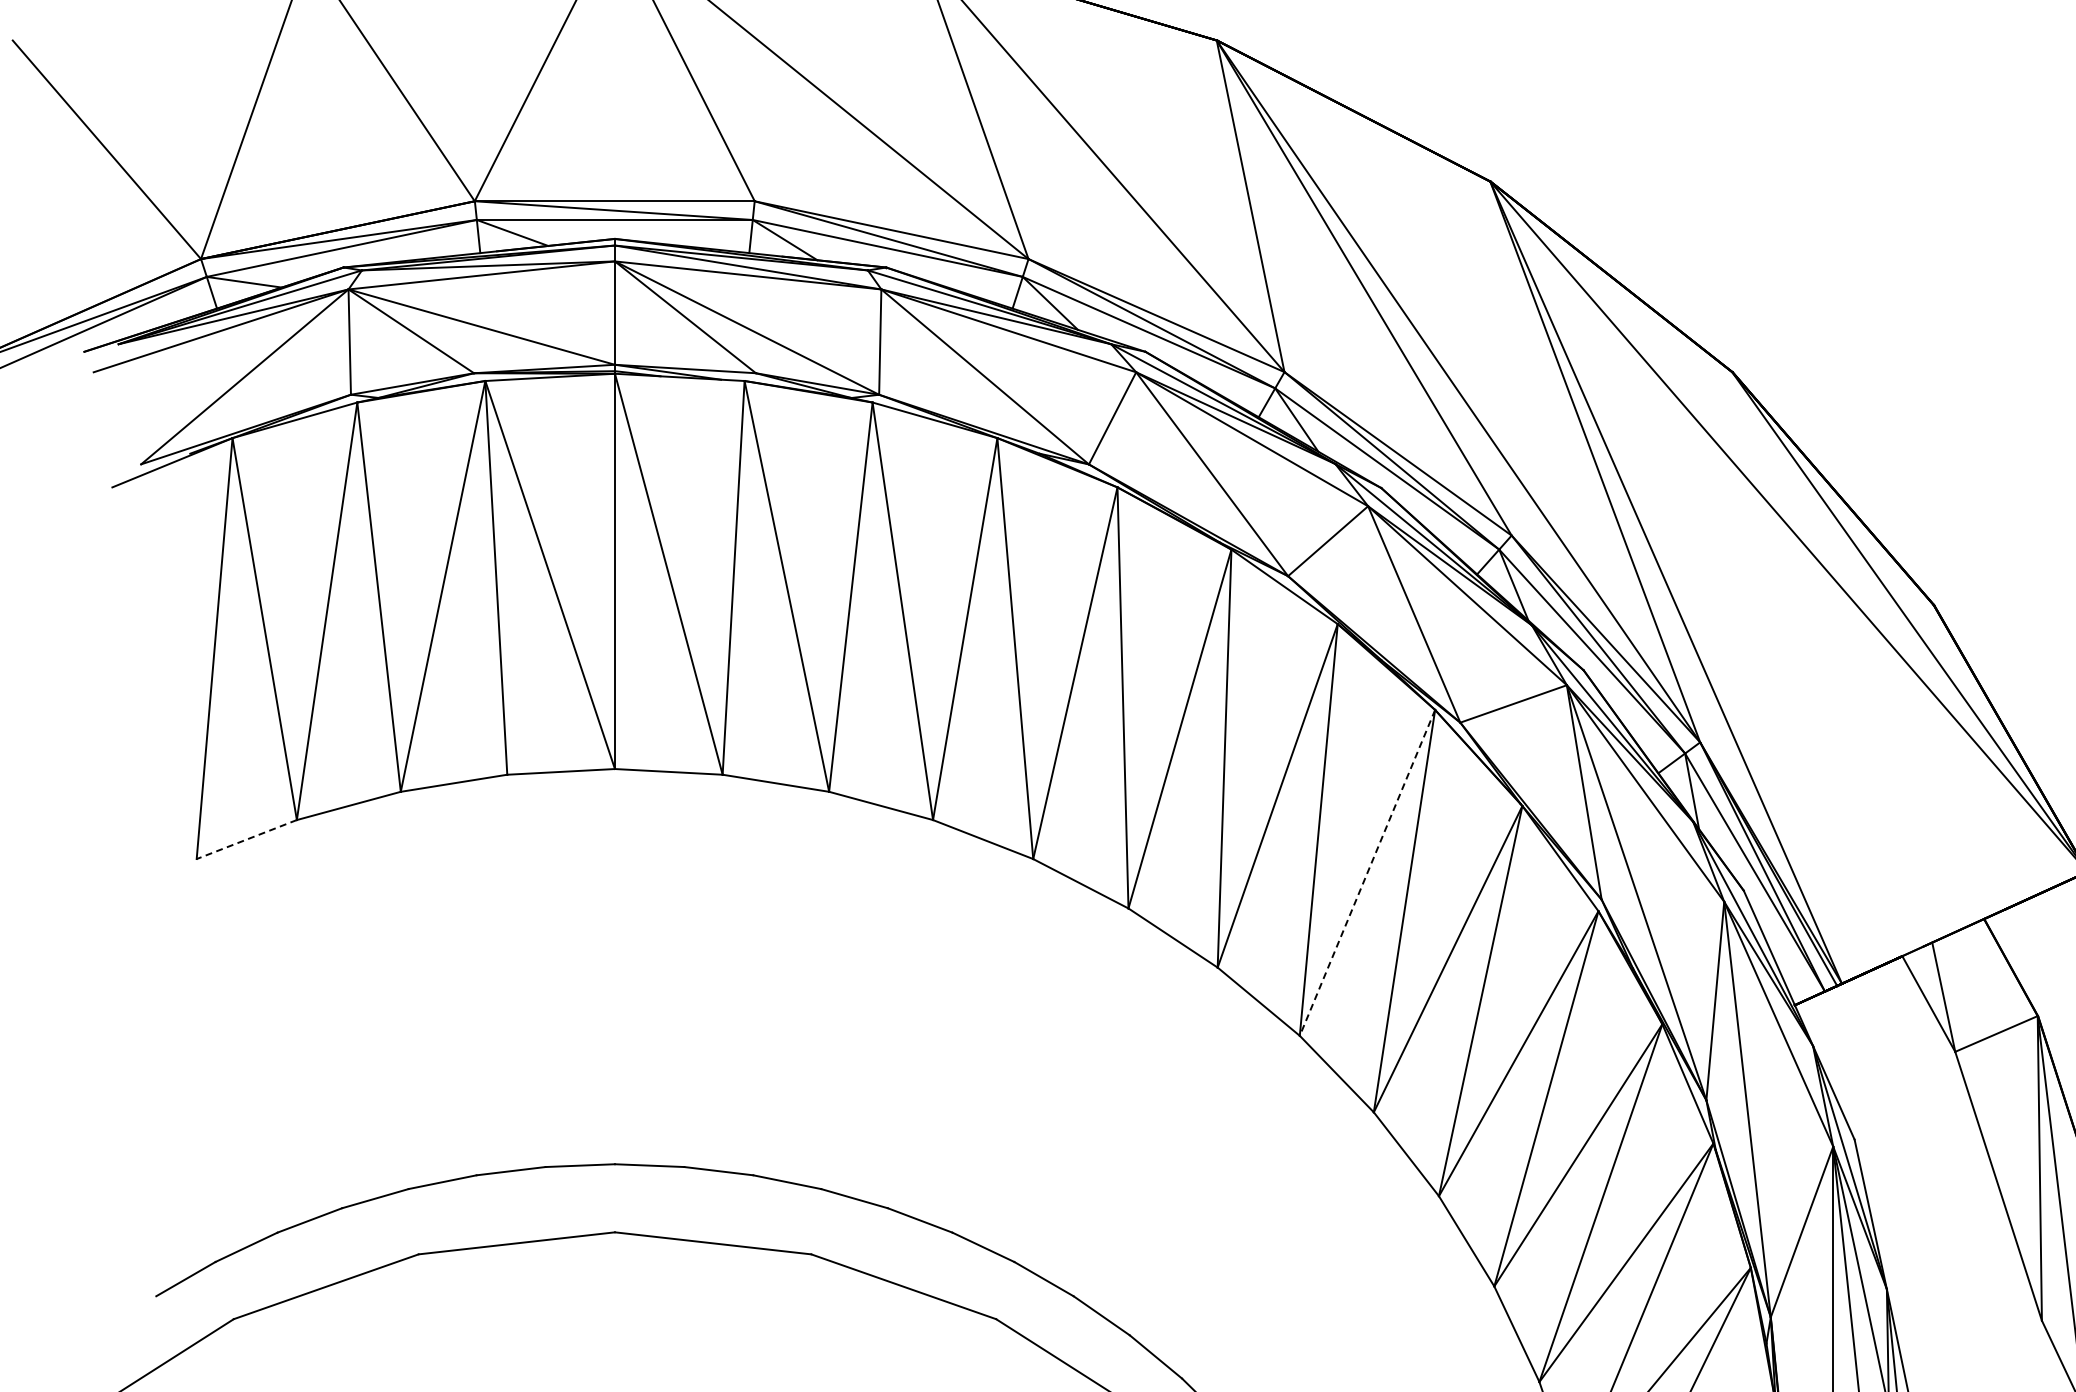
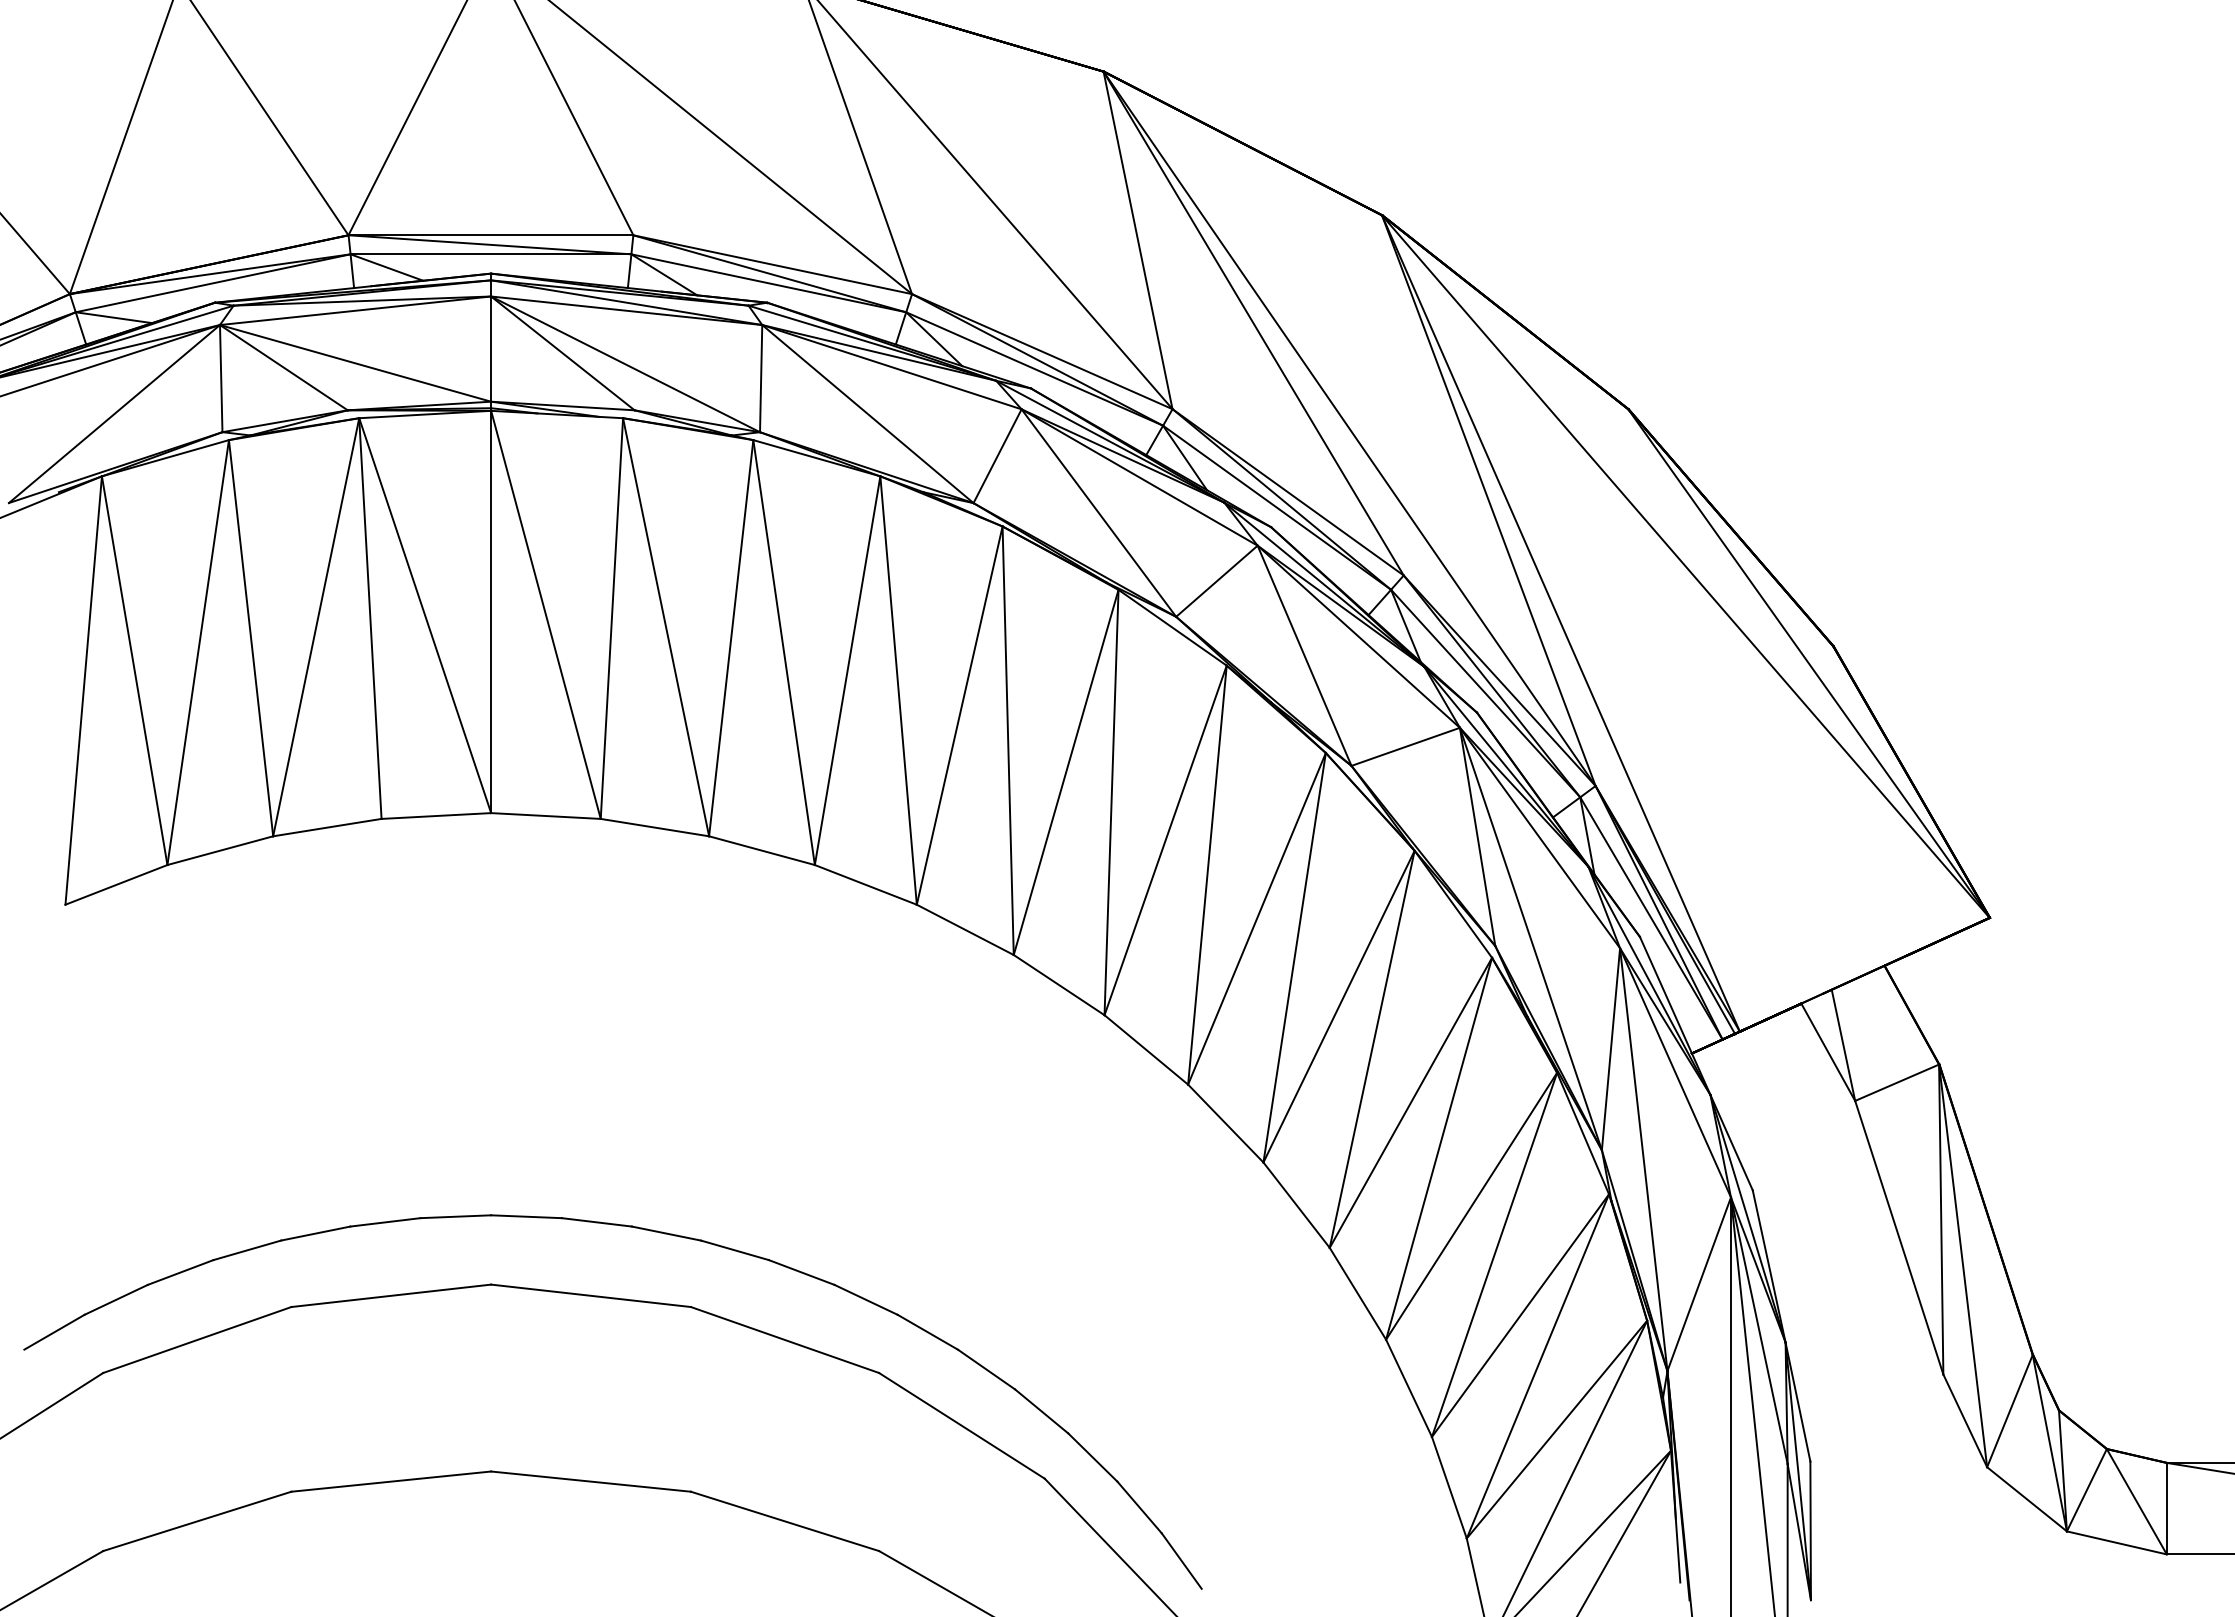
line: (246, 839) -> (116, 884), dashed -> solid
line: (1367, 872) -> (1256, 918), dashed -> solid

